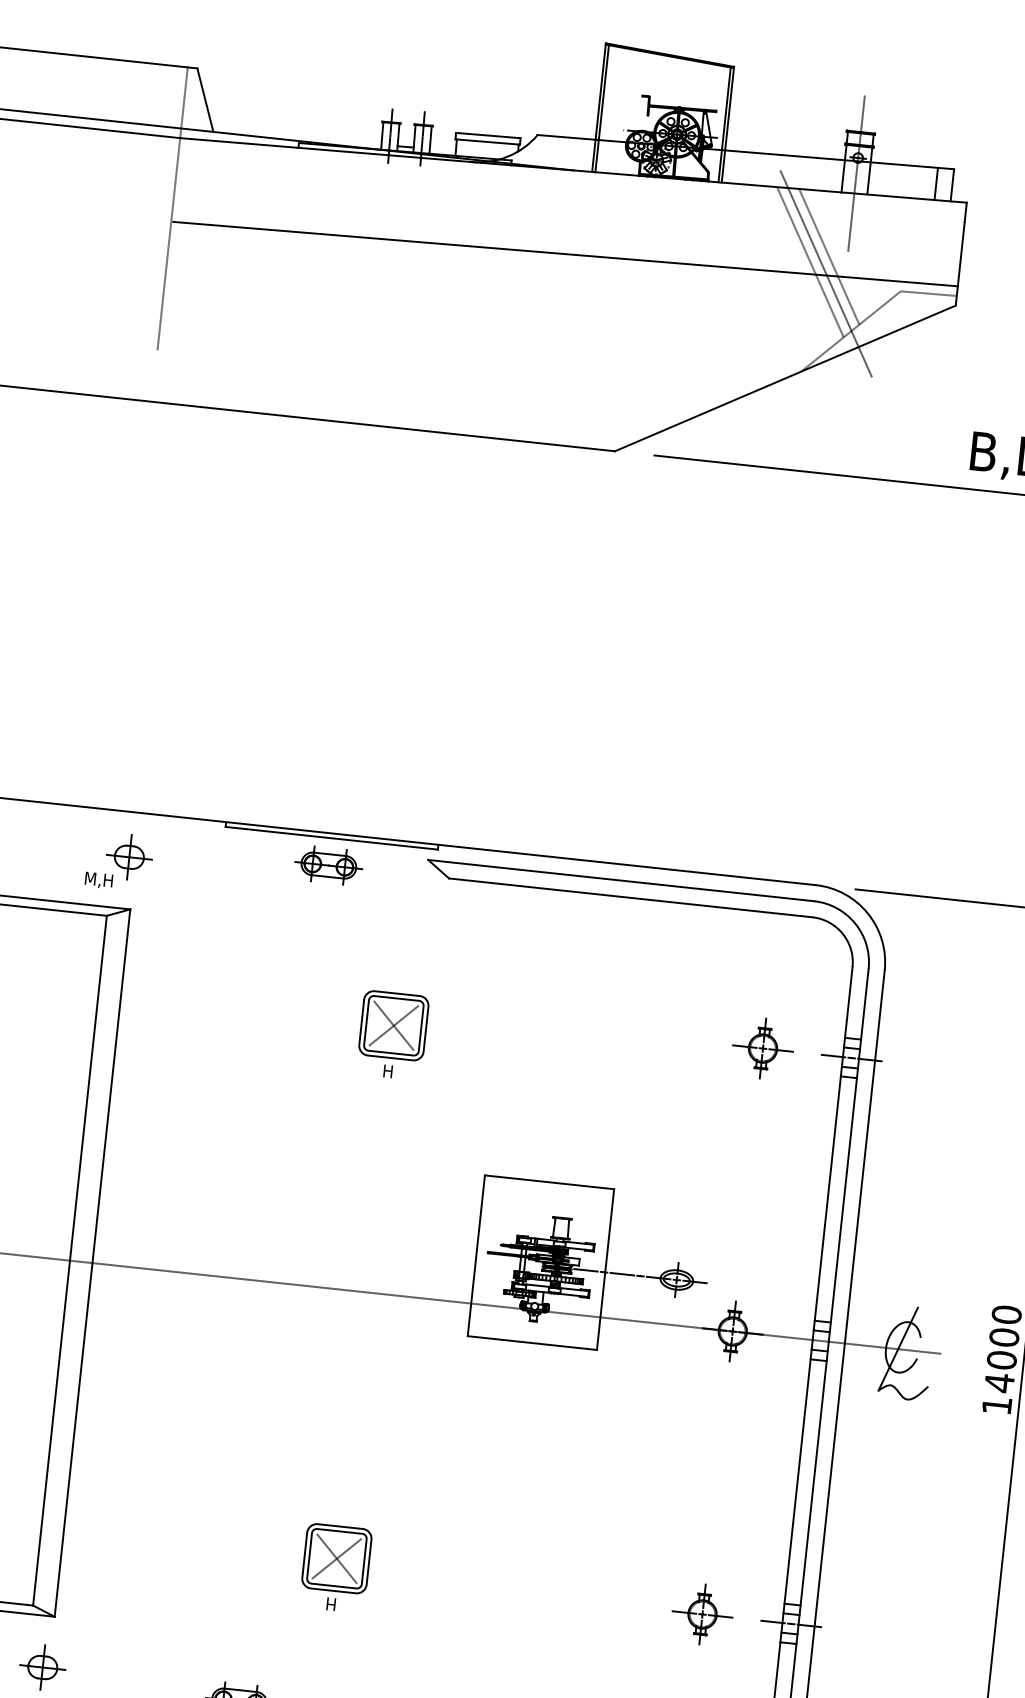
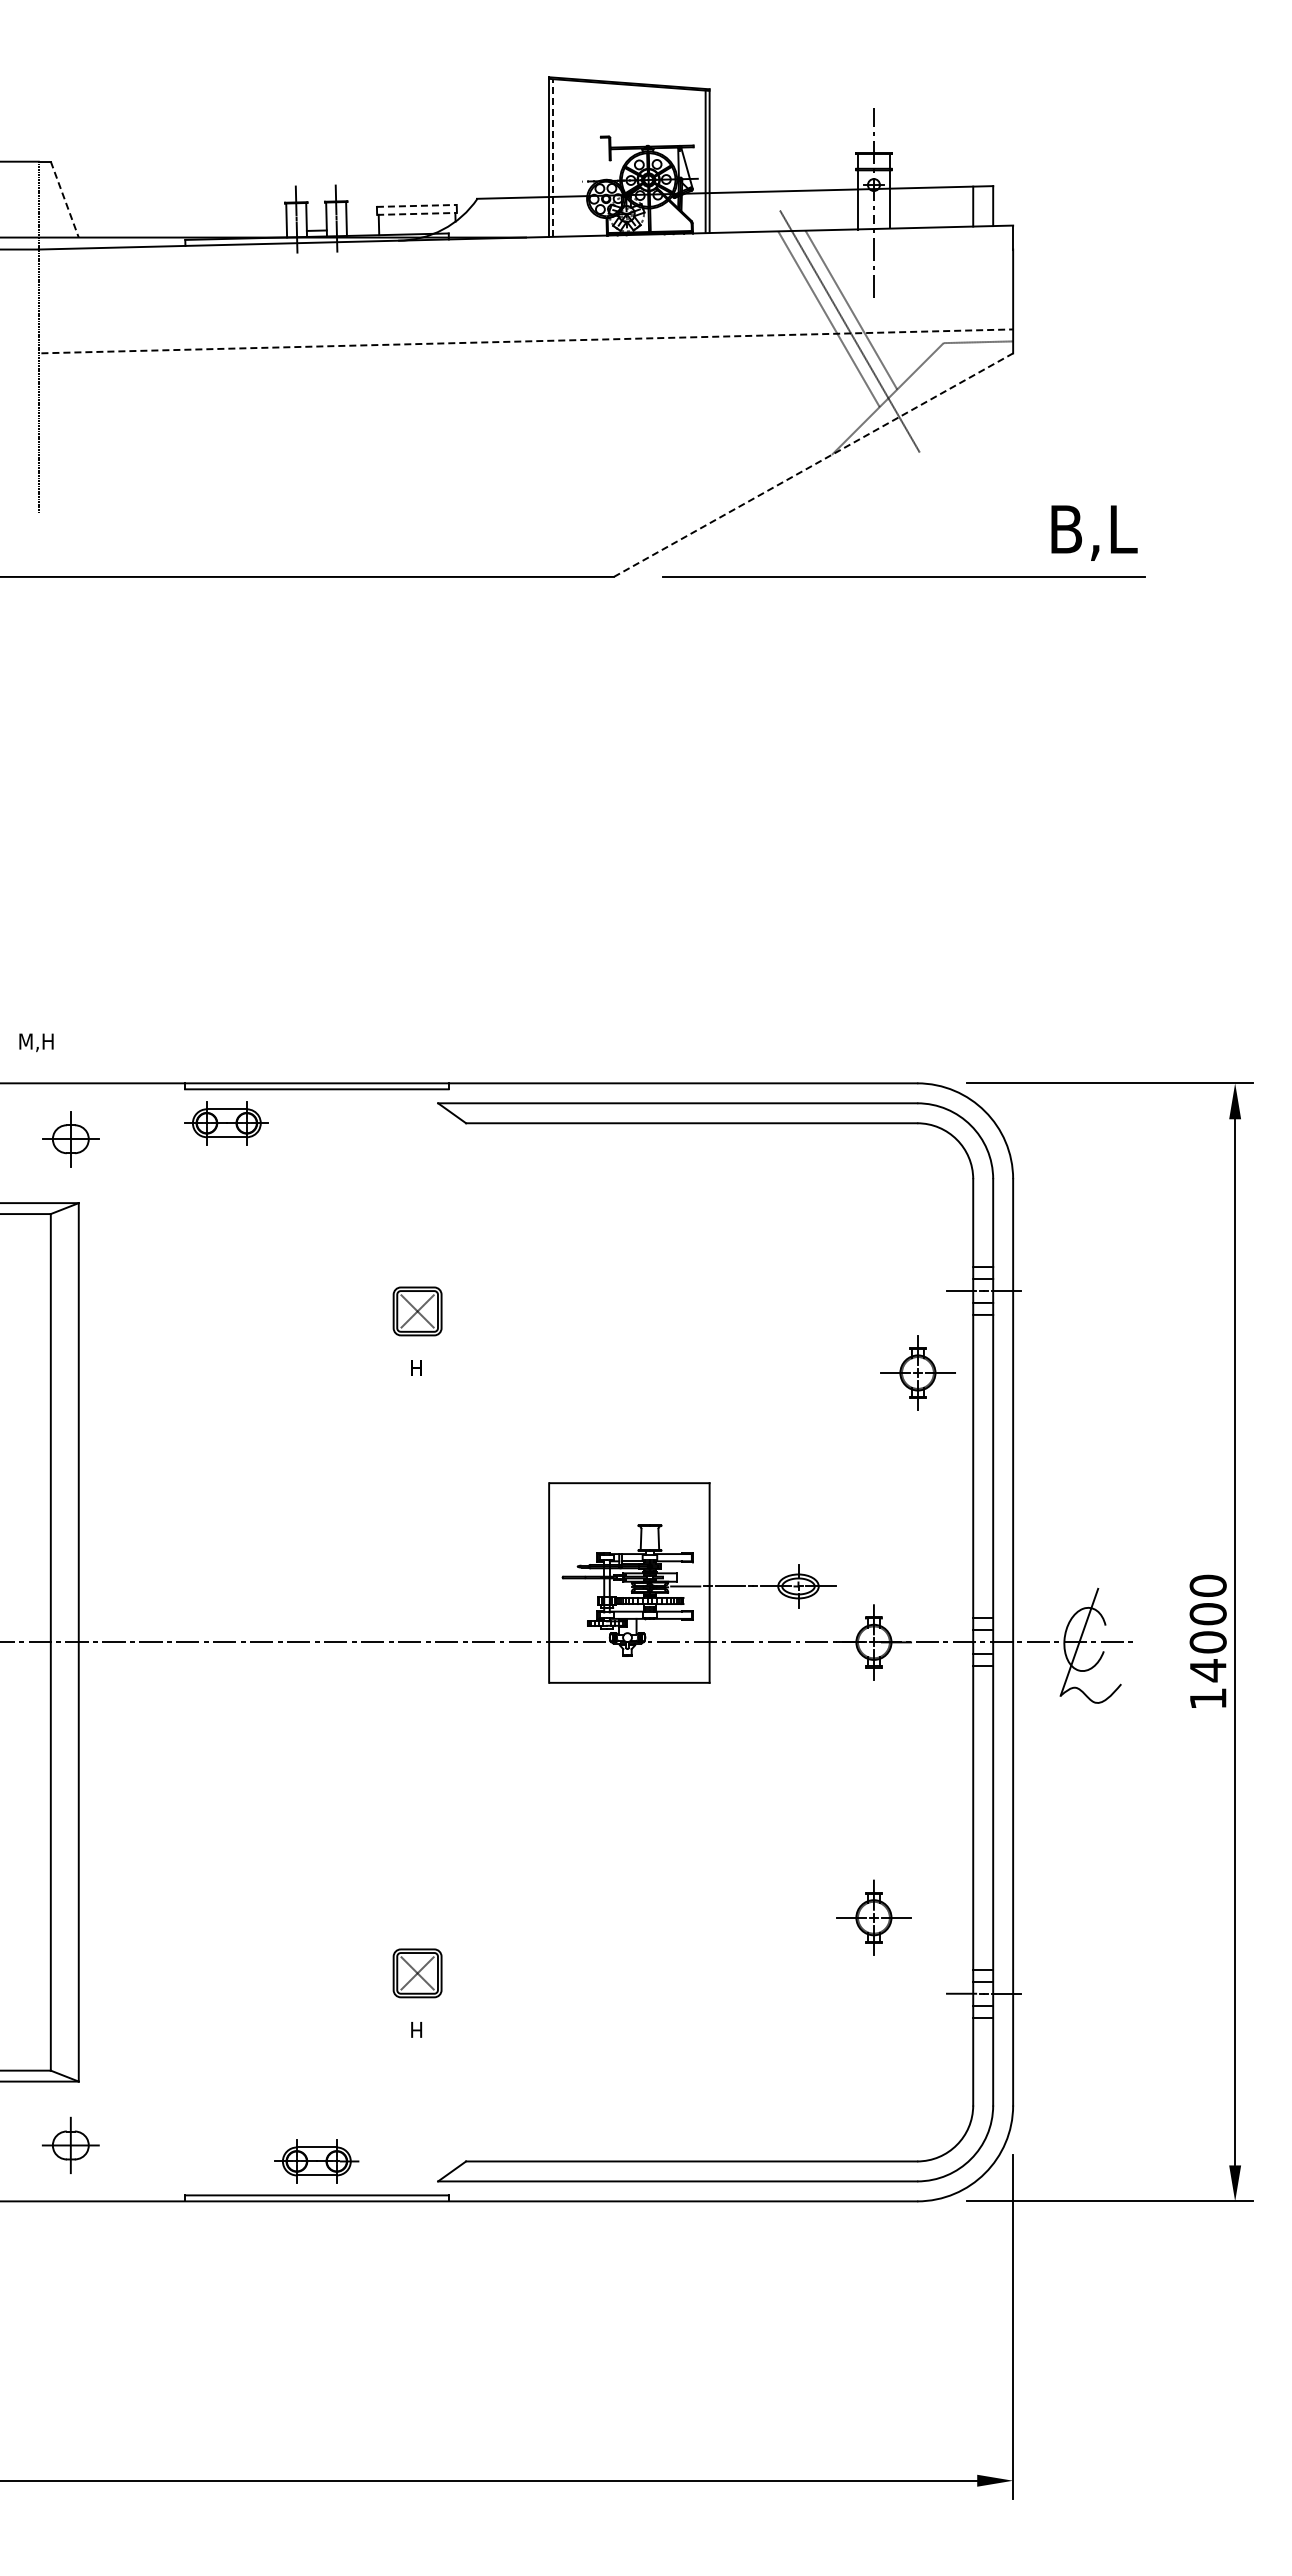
line: (205, 100) -> (64, 200), solid -> dashed
line: (602, 109) -> (553, 158), solid -> dashed
line: (488, 135) -> (416, 205), solid -> dashed
line: (488, 141) -> (417, 213), solid -> dashed
line: (565, 254) -> (527, 341), solid -> dashed
line: (785, 378) -> (813, 465), solid -> dashed
part: (328, 865) -> (226, 1123), moved
text: (98, 880) -> (36, 1042), moved
part: (393, 1025) -> (417, 1311), size x0.6
part: (762, 1048) -> (917, 1372), moved
part: (336, 1558) -> (417, 1973), size x0.6
part: (702, 1614) -> (873, 1917), moved

